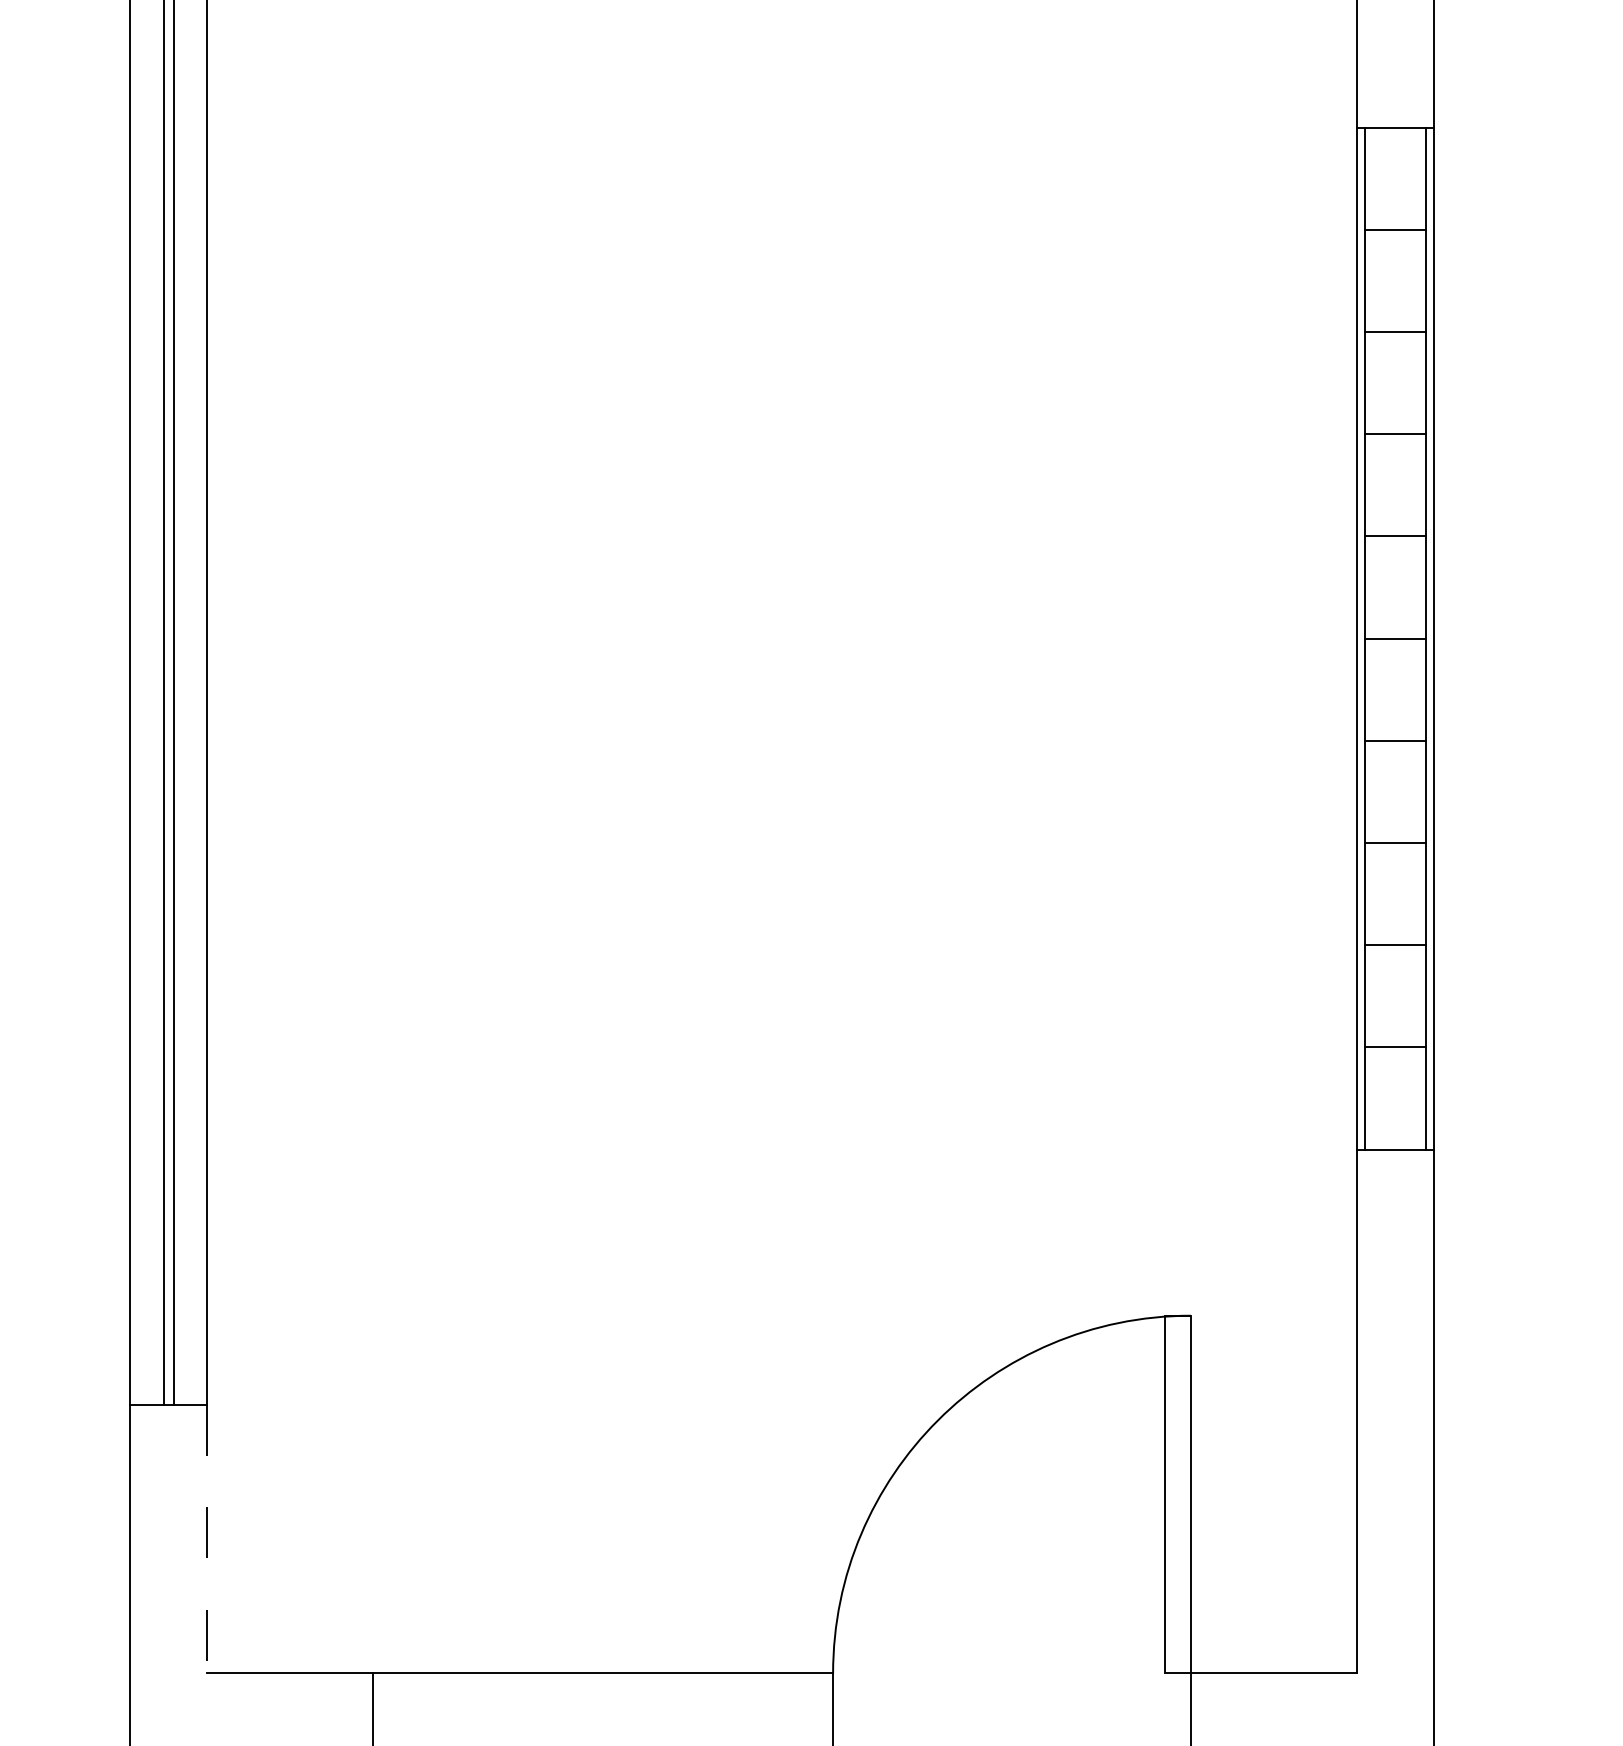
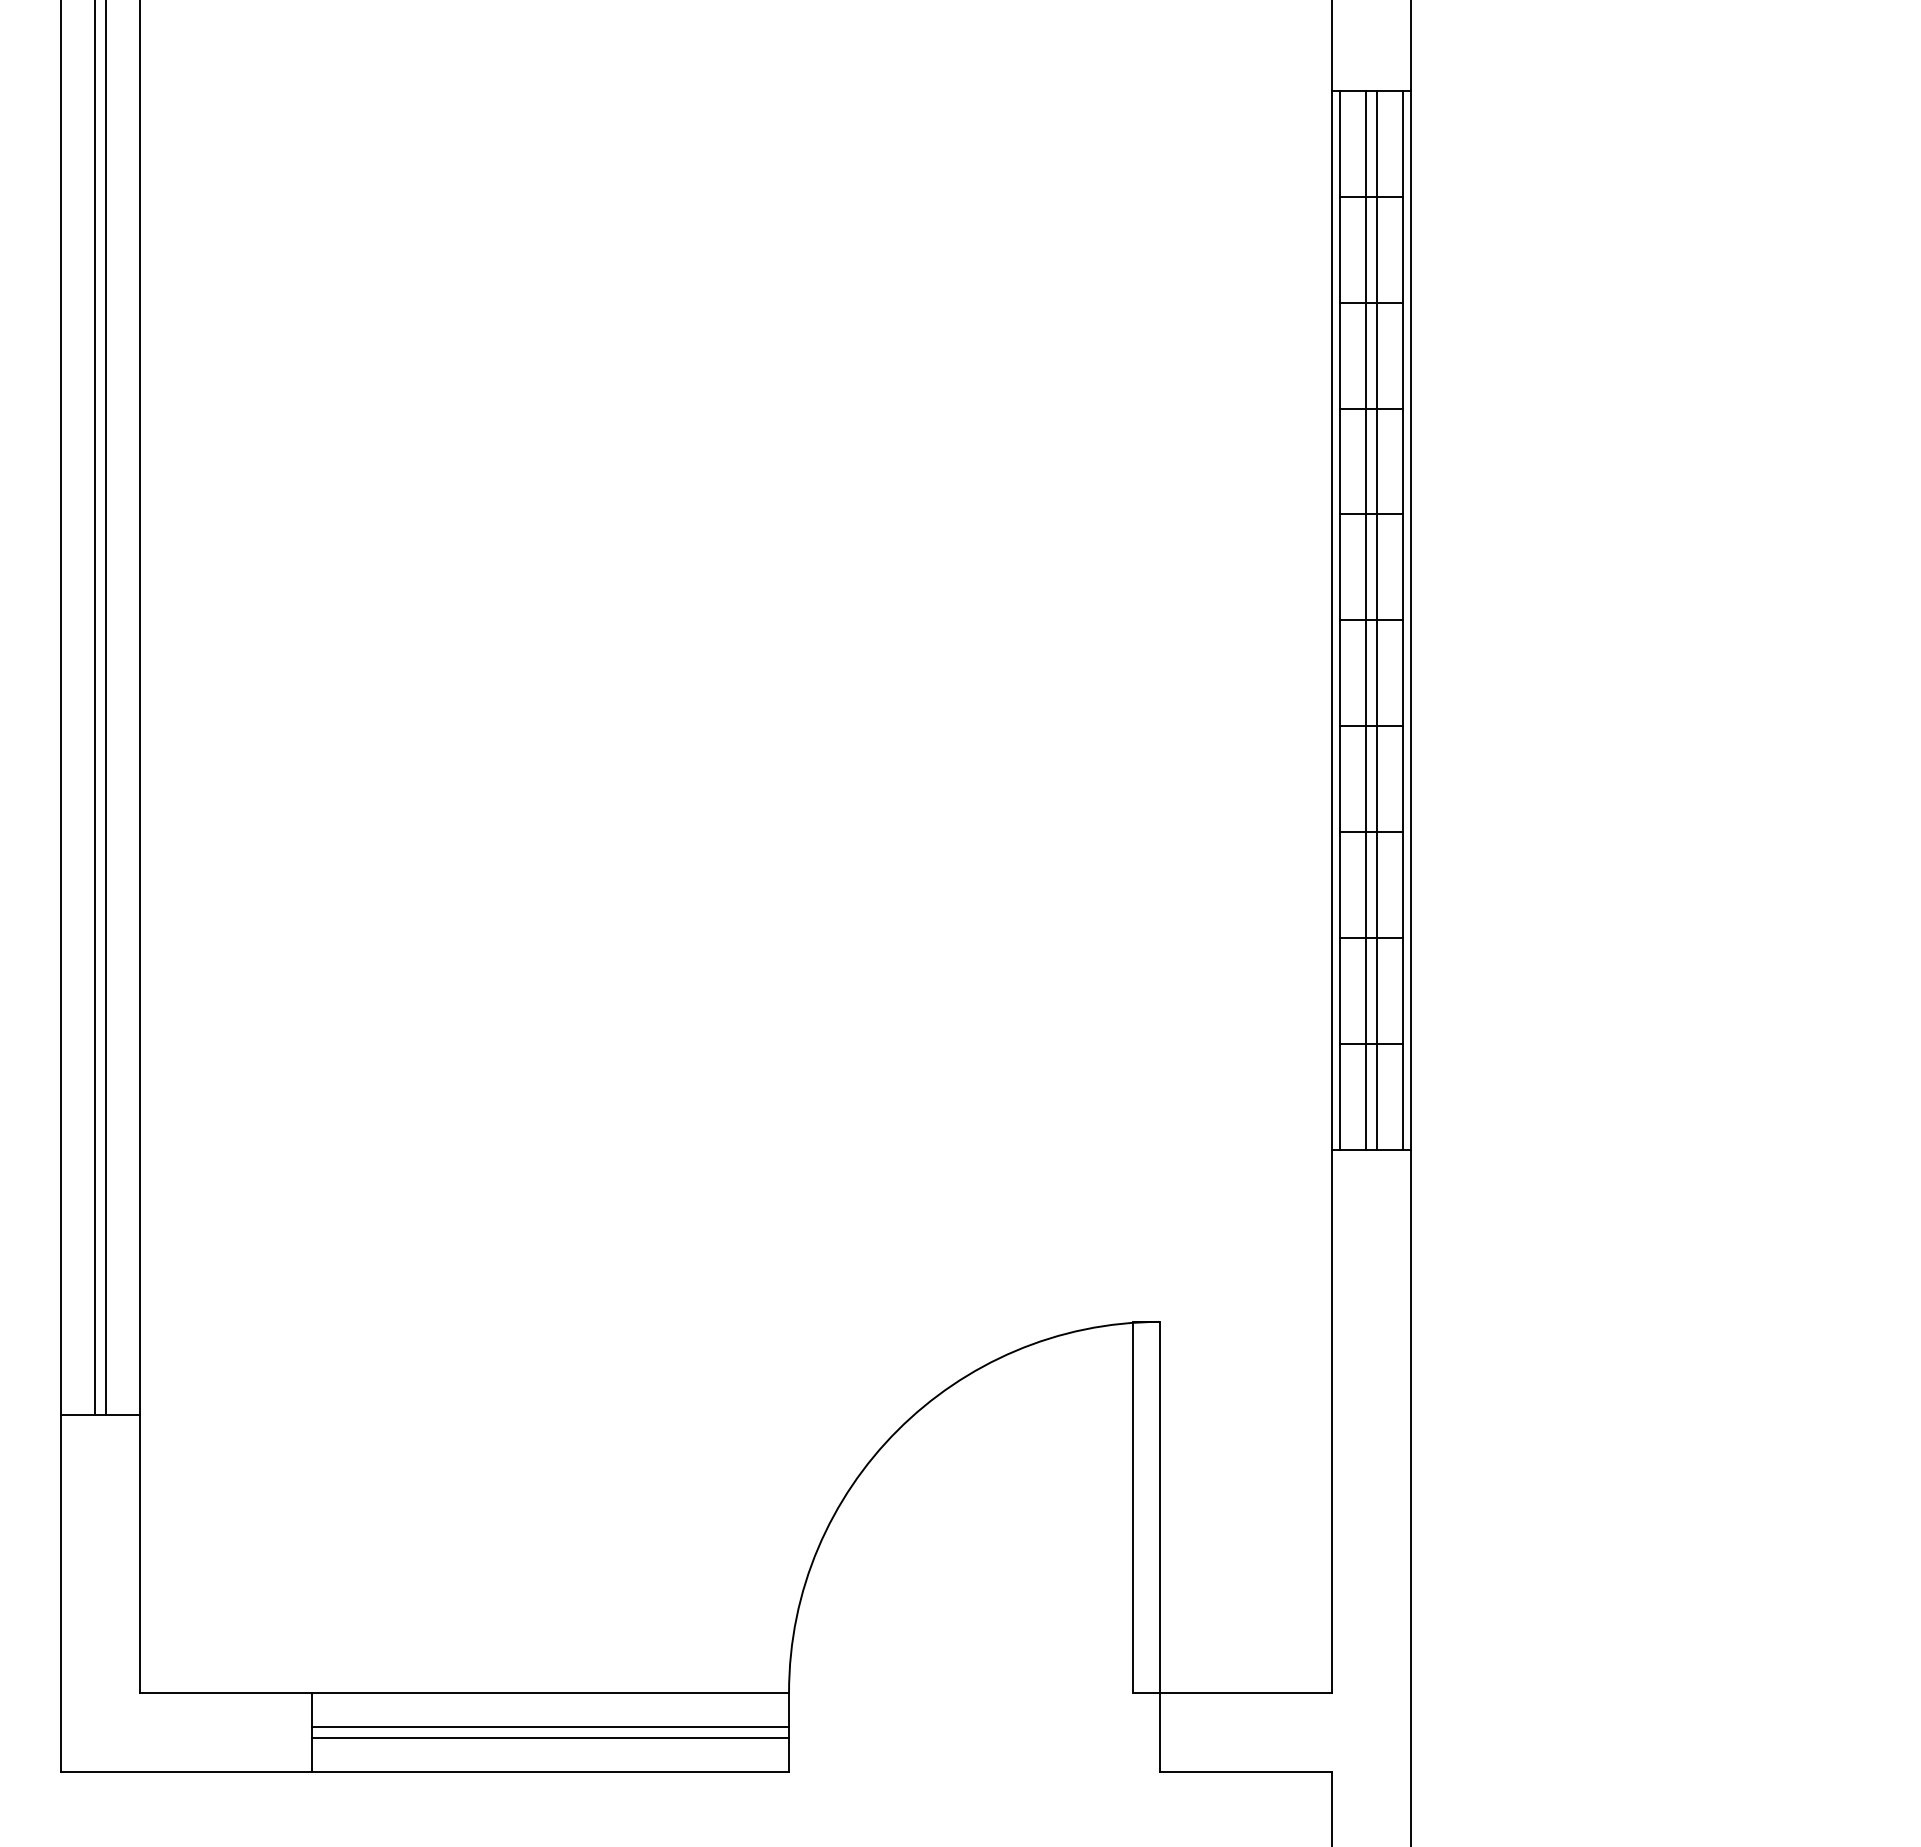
line: (1390, 637) -> (1366, 619), added
line: (1400, 637) -> (1376, 619), added
line: (207, 1539) -> (140, 1553), dashed -> solid
line: (602, 1706) -> (550, 1726), added
line: (602, 1716) -> (550, 1737), added

